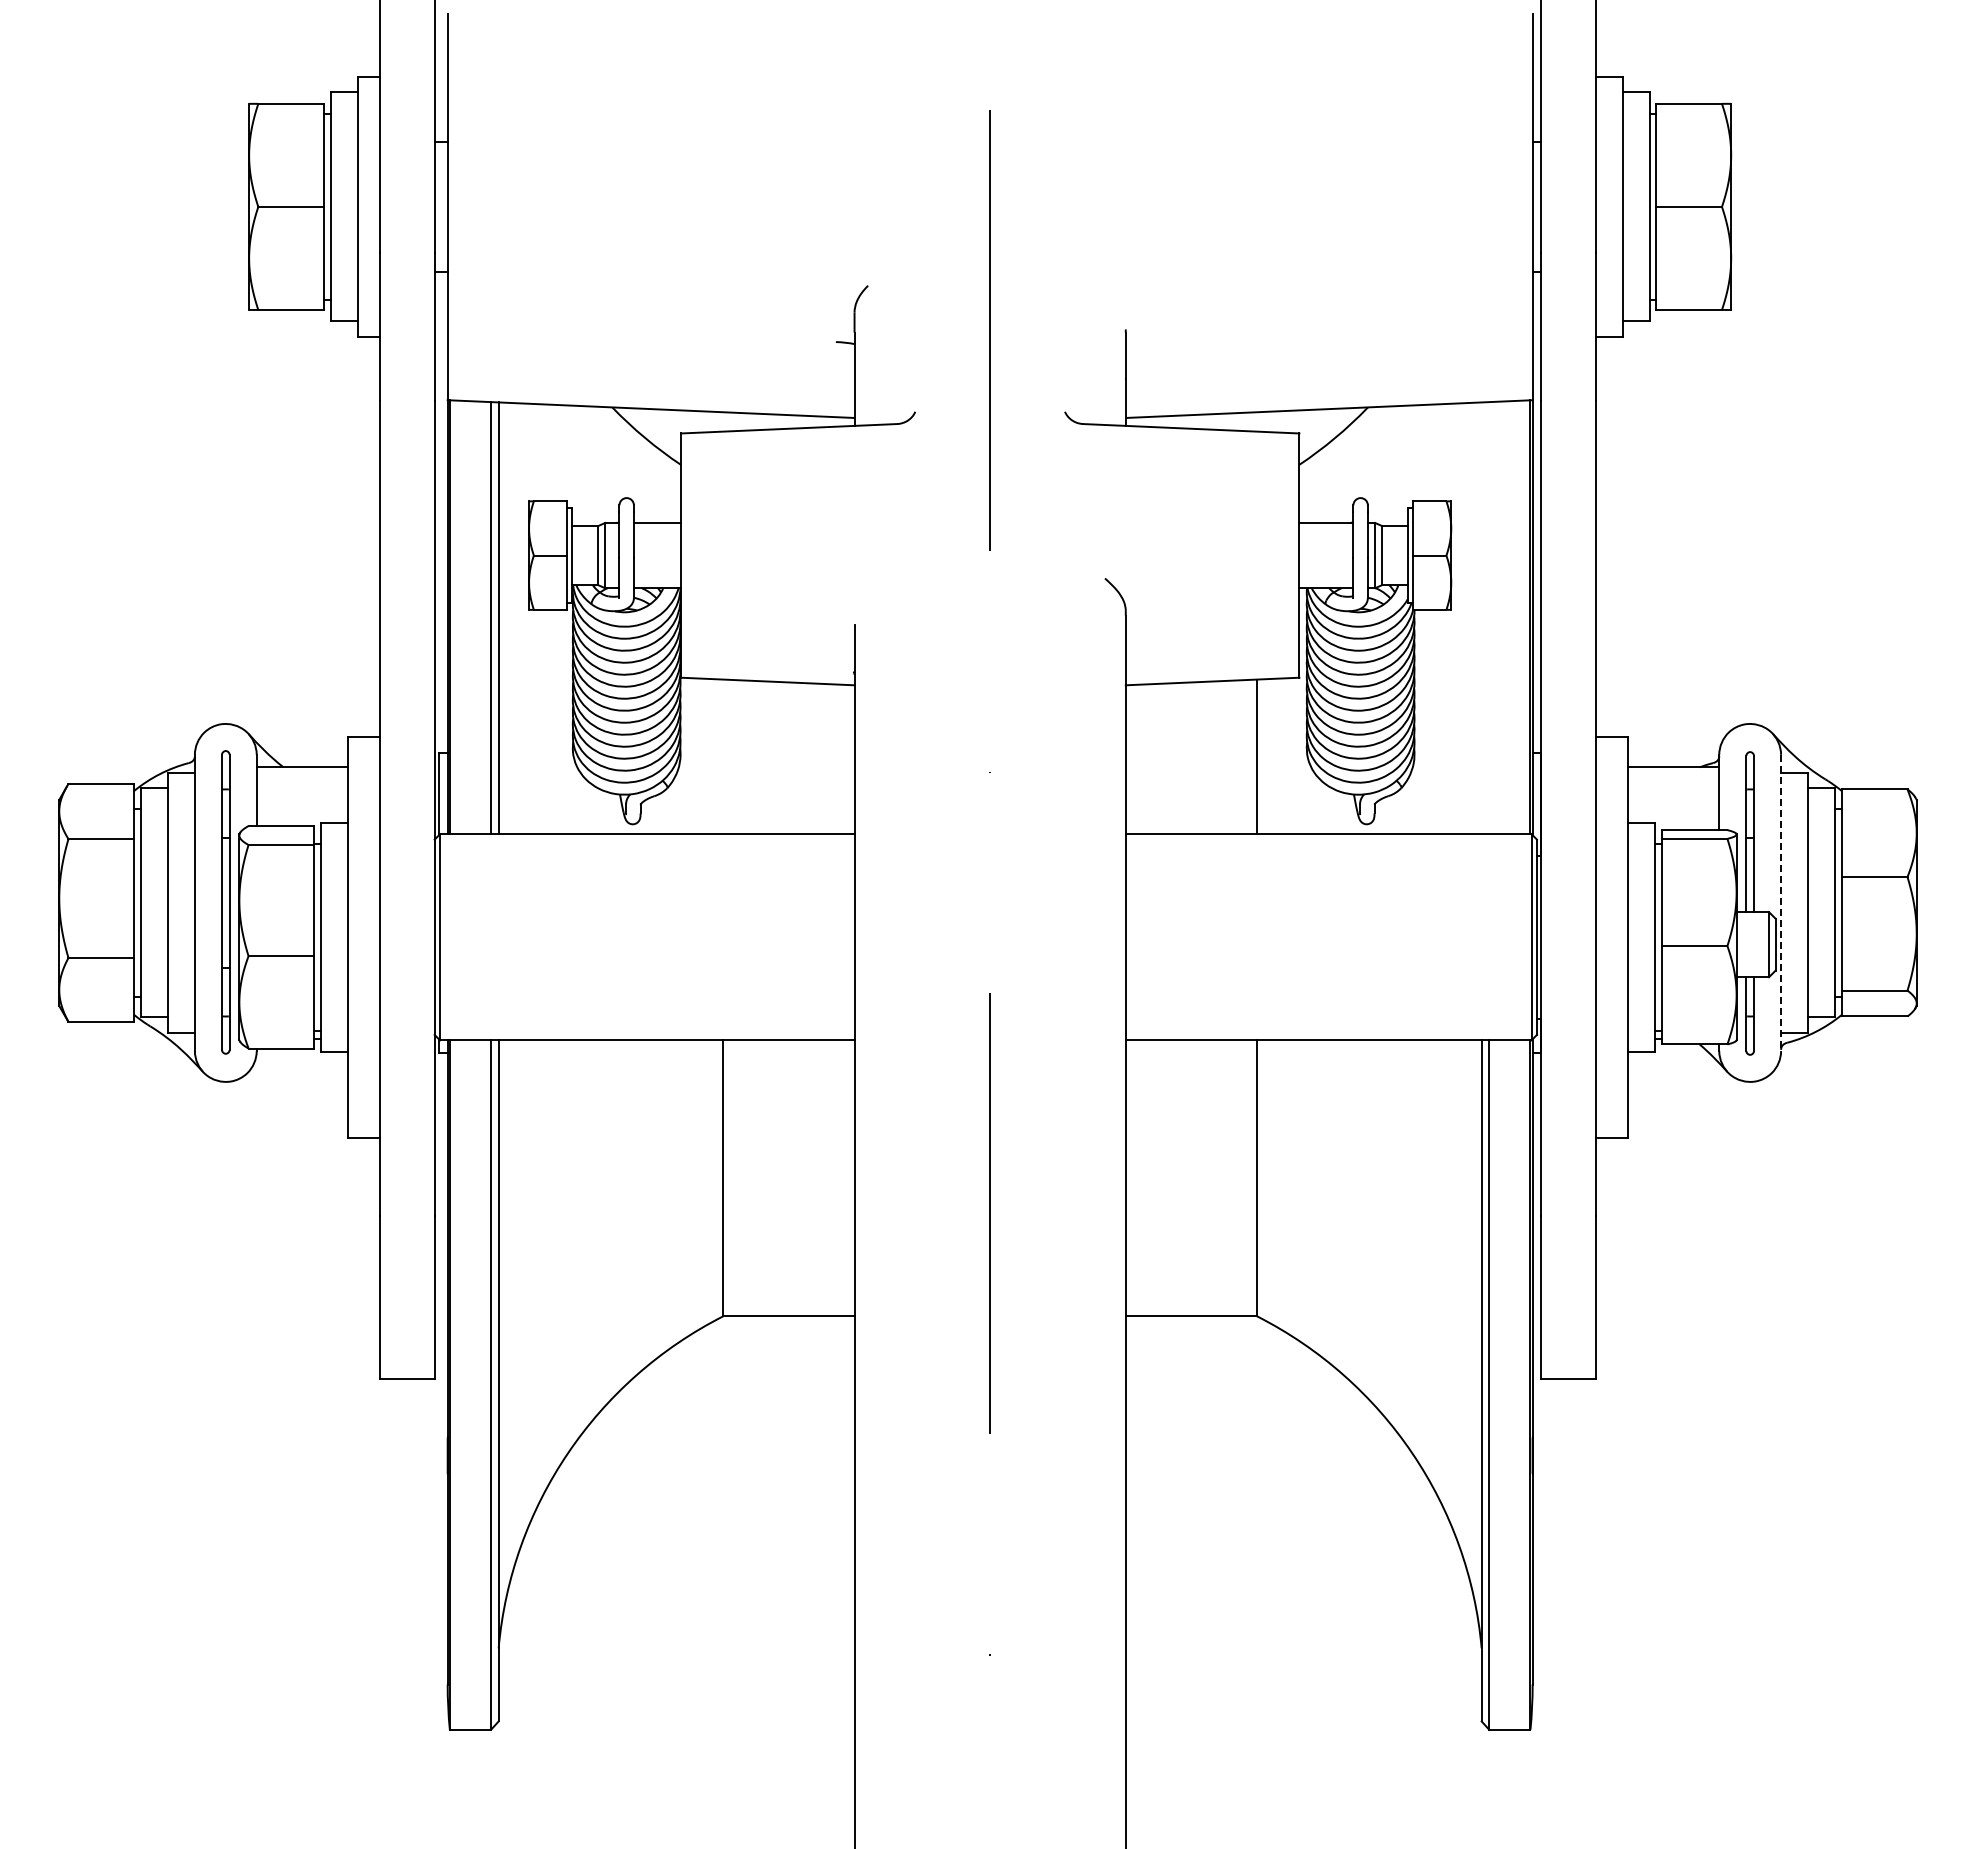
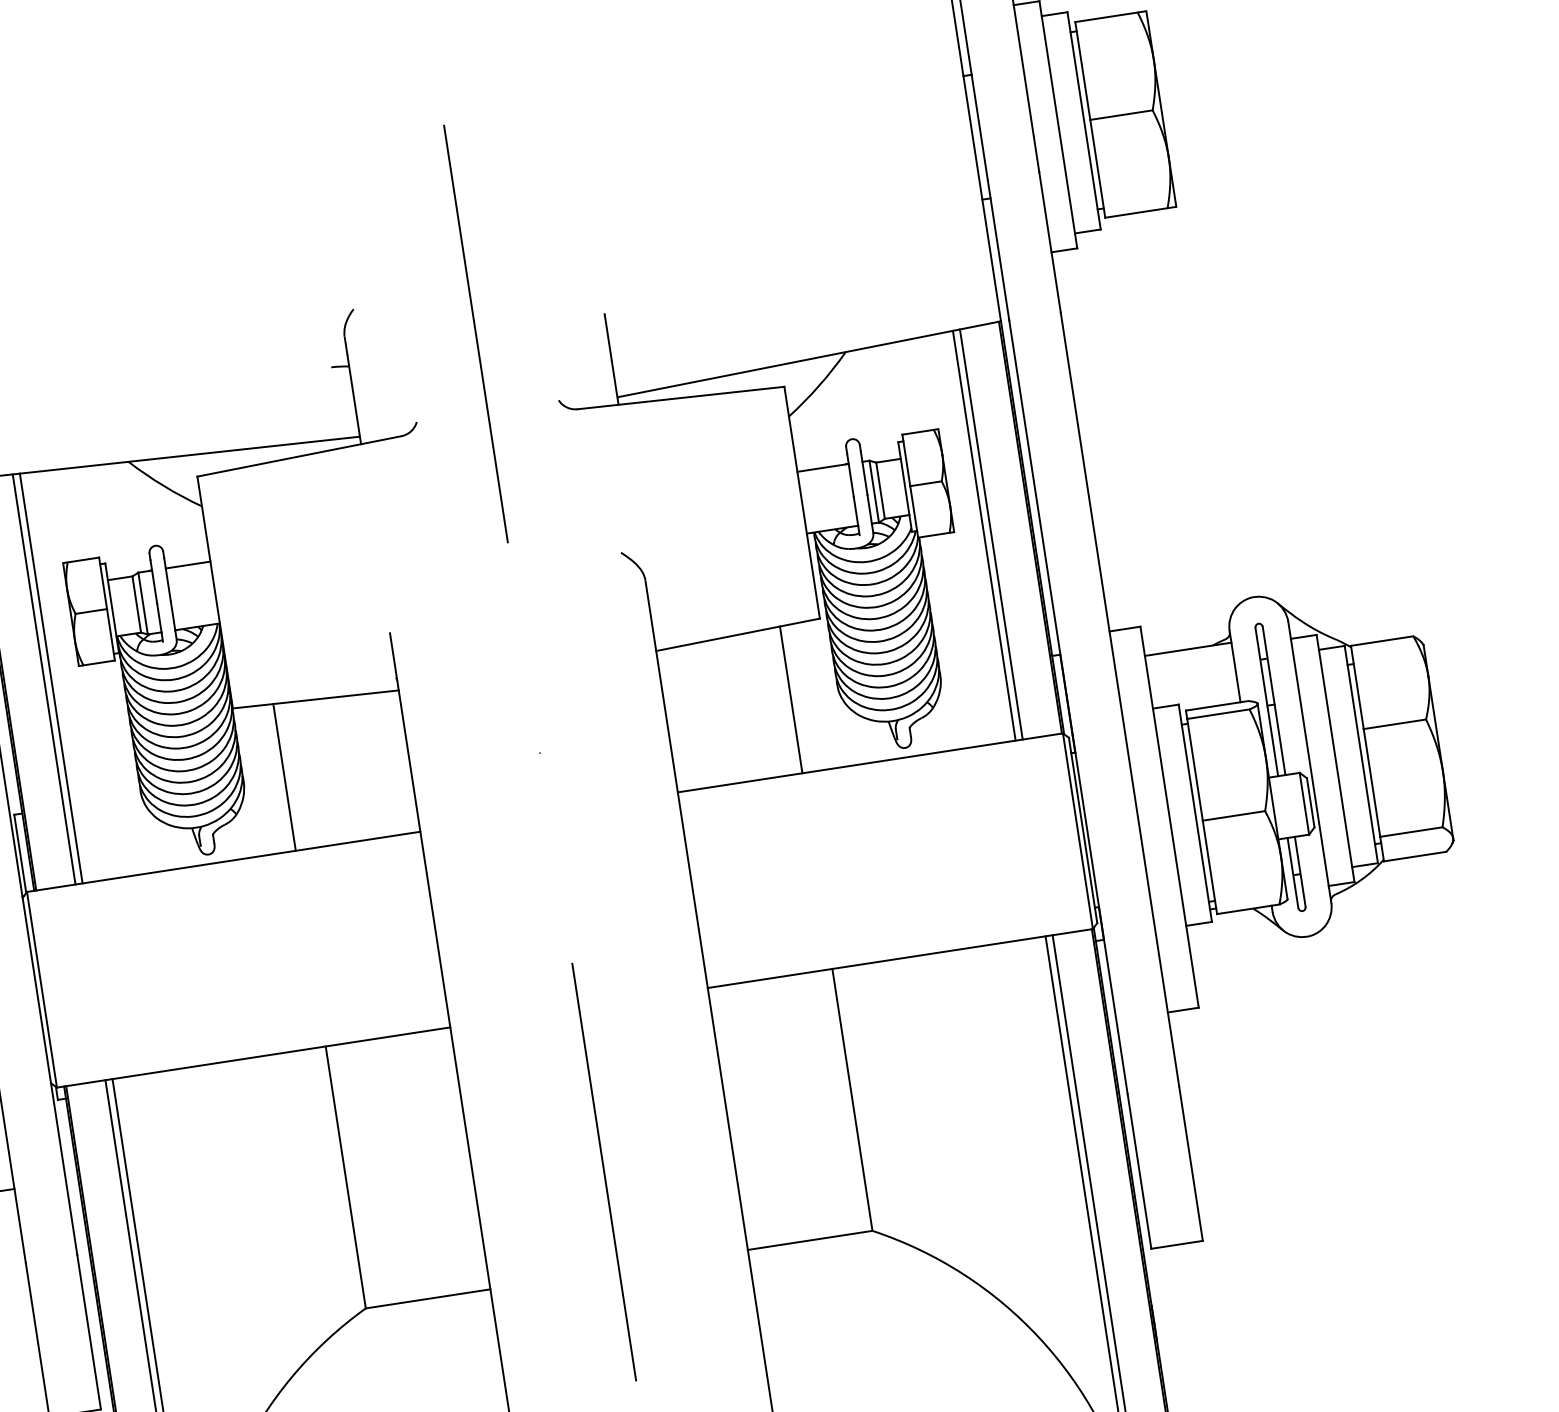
line: (1481, 618) -> (984, 535), added
line: (1489, 618) -> (991, 534), added
line: (723, 756) -> (284, 777), added
line: (1781, 903) -> (1310, 762), dashed -> solid

